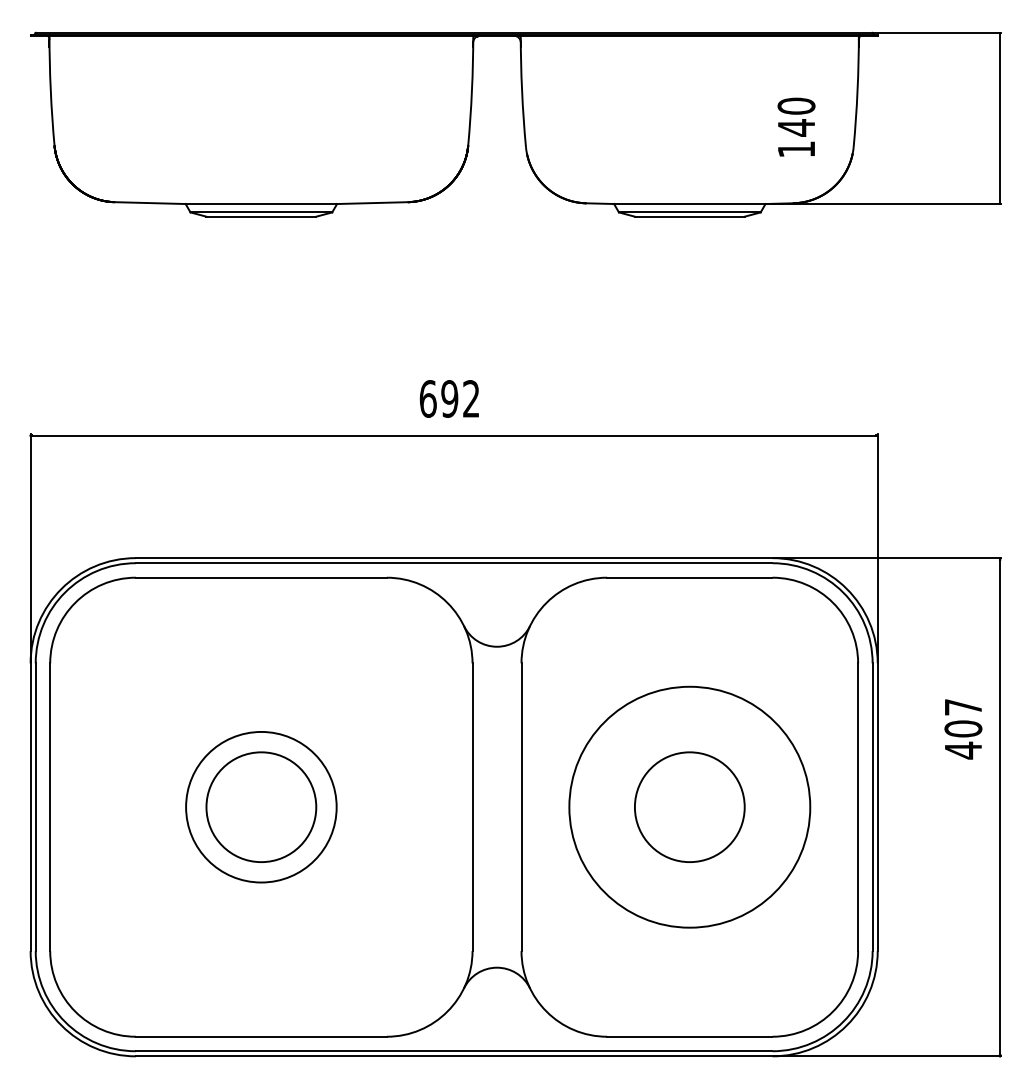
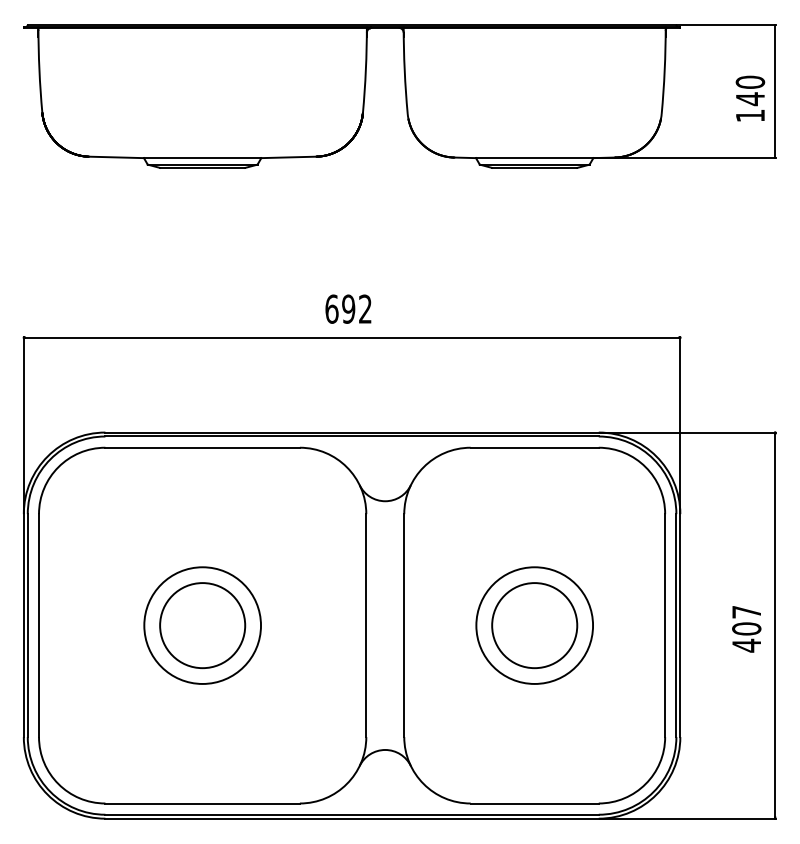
text: (796, 127) -> (750, 98), moved
text: (963, 729) -> (746, 629), moved
circle: (689, 807) -> (534, 625), size x0.62

